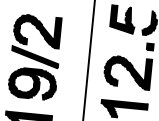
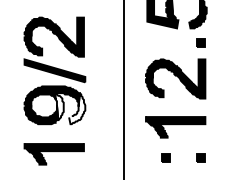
fill: (36, 85) -> (59, 106), removed
fill: (49, 87) -> (77, 108), removed

